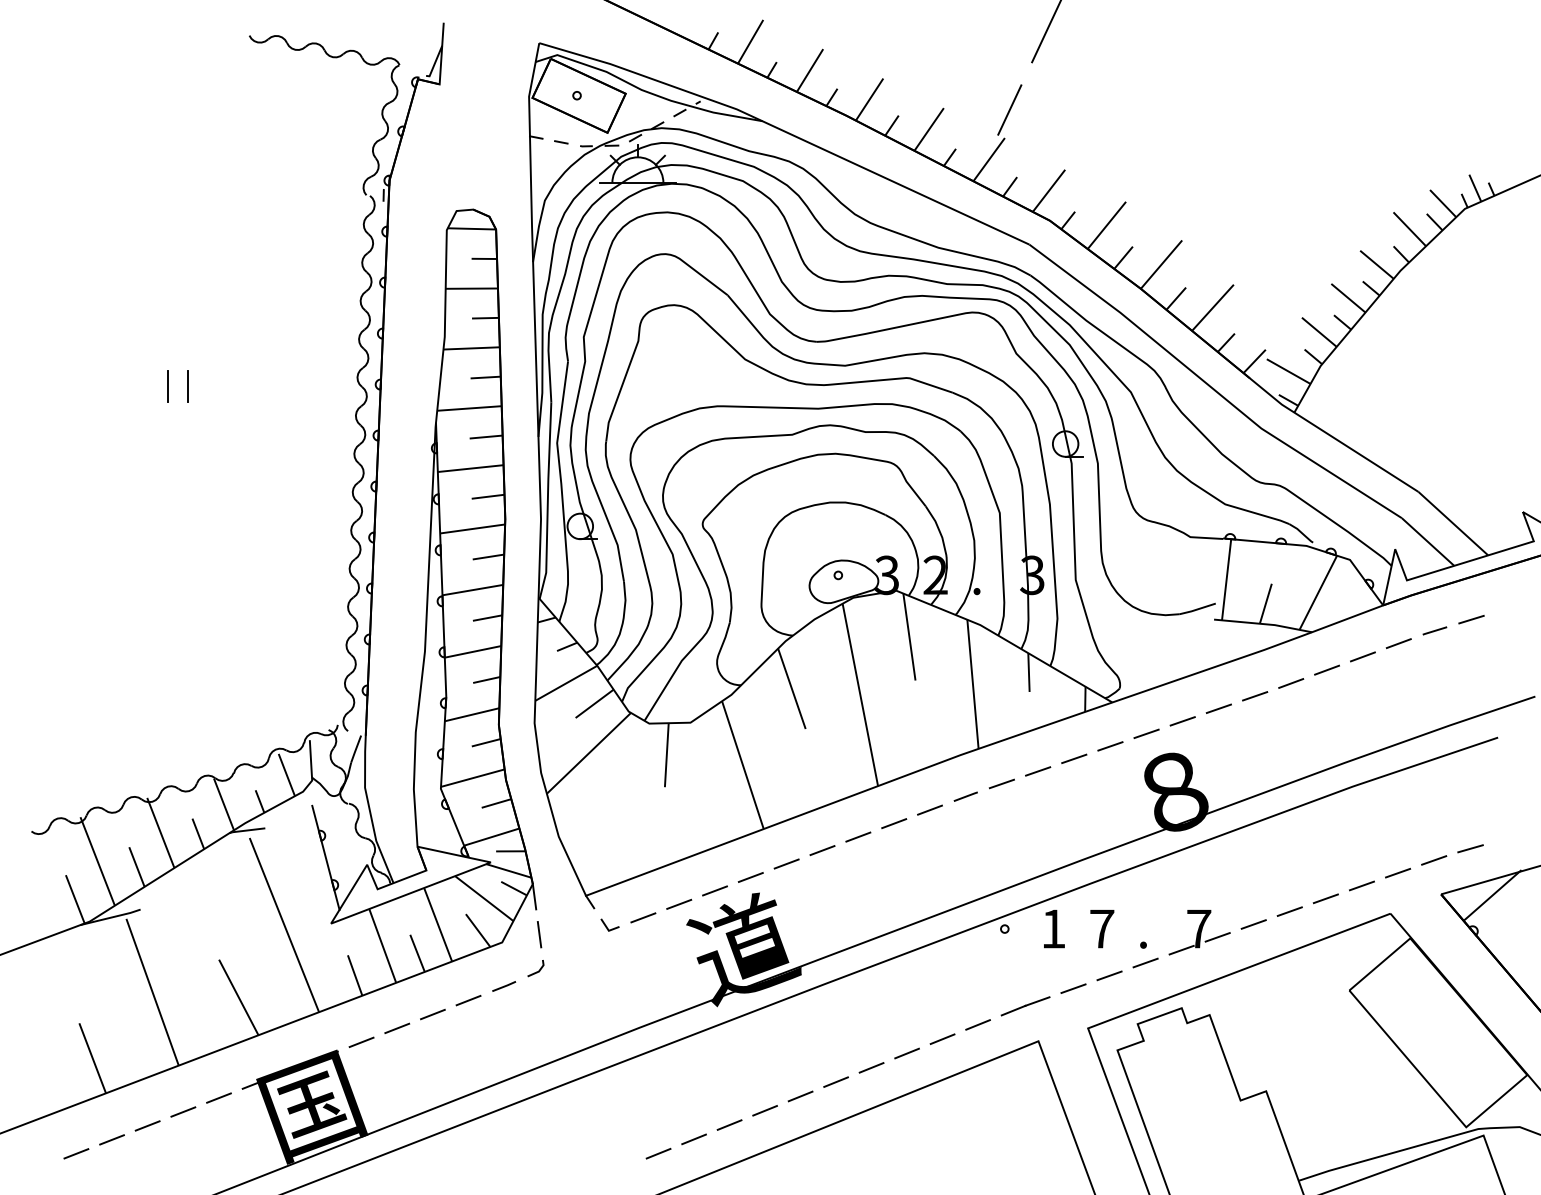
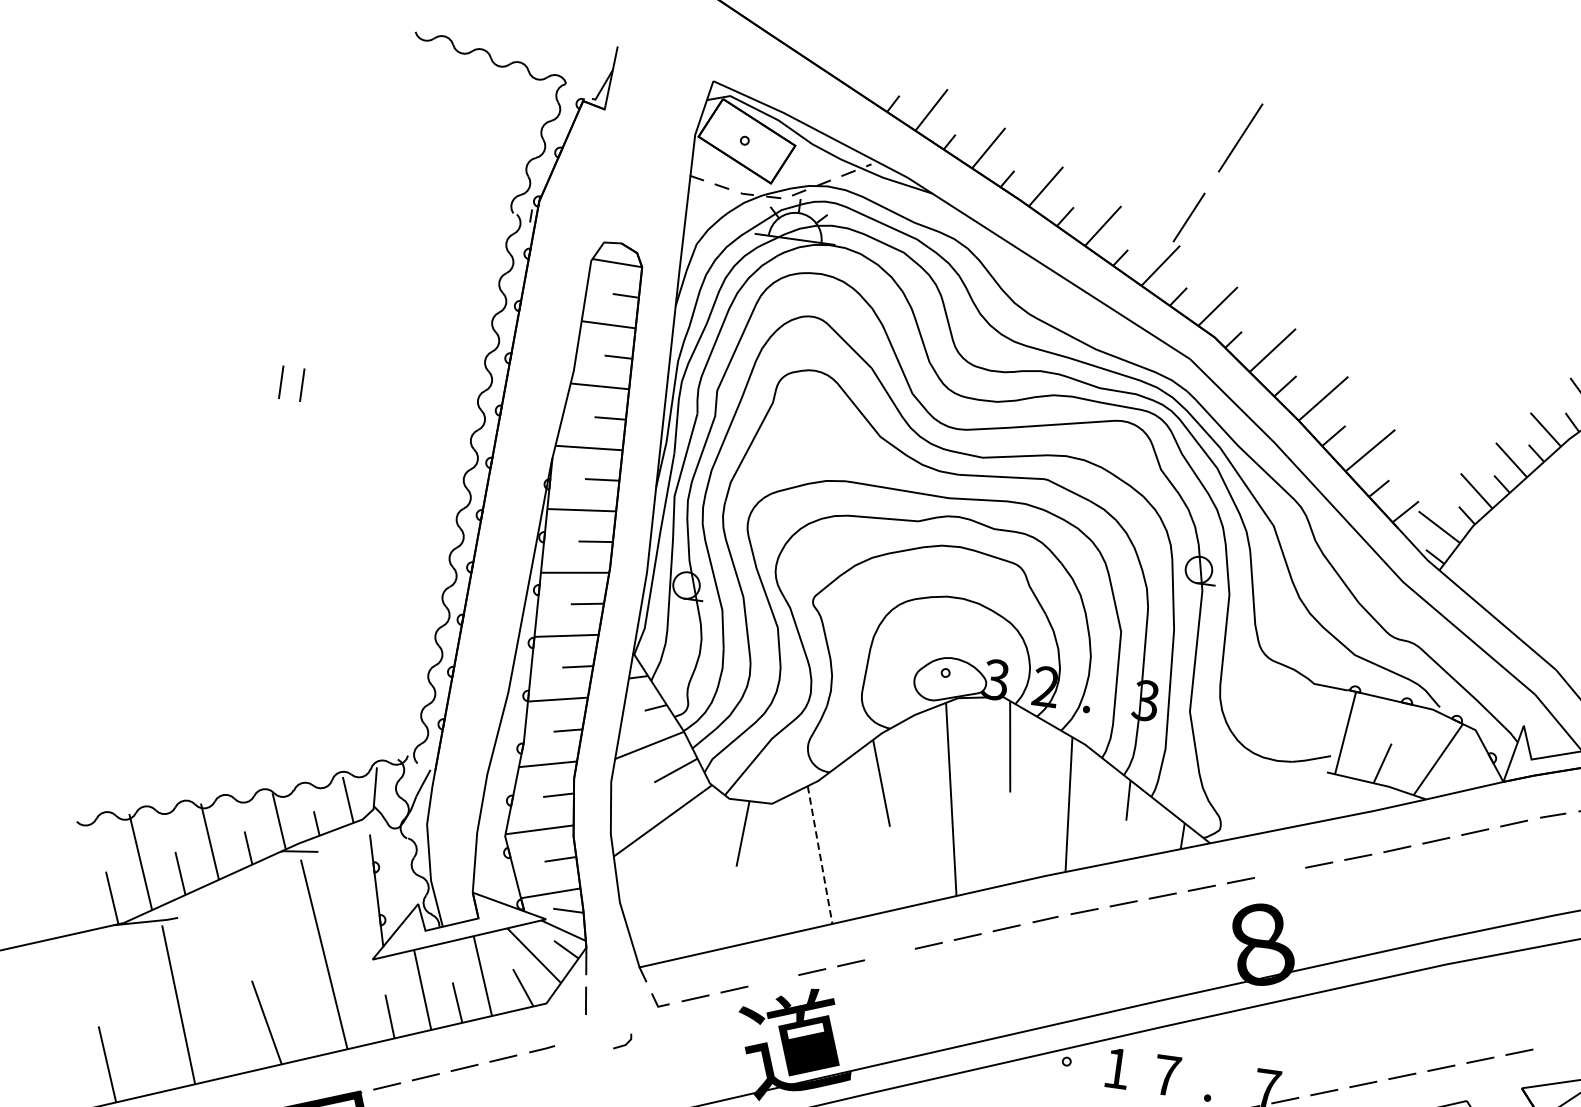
line: (1182, 721) -> (1279, 872), removed
line: (743, 765) -> (820, 855), solid -> dashed
line: (1470, 848) -> (1558, 1045), removed
line: (822, 850) -> (889, 954), removed
line: (714, 890) -> (772, 980), removed
line: (536, 971) -> (623, 1044), moved

